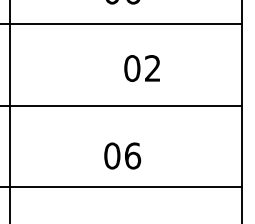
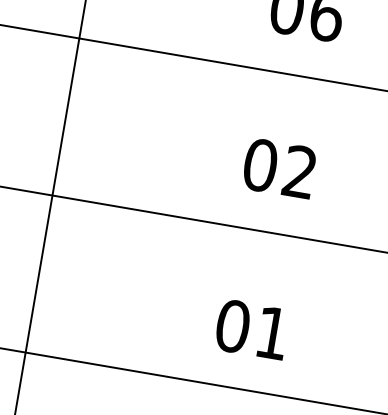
text: (141, 68) -> (278, 168), moved
text: (133, 155) -> (273, 332), 06 -> 01

